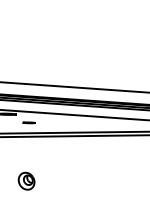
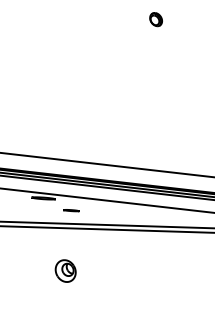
part: (26, 180) -> (65, 270), moved

